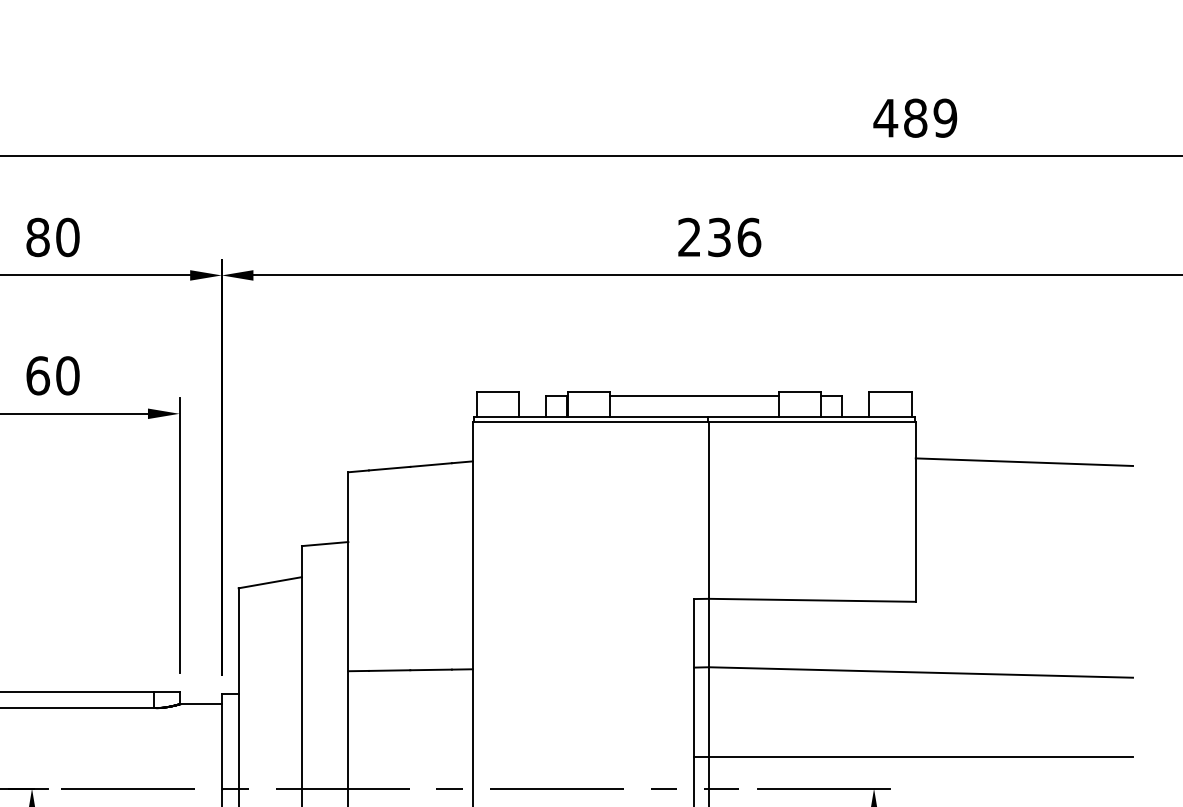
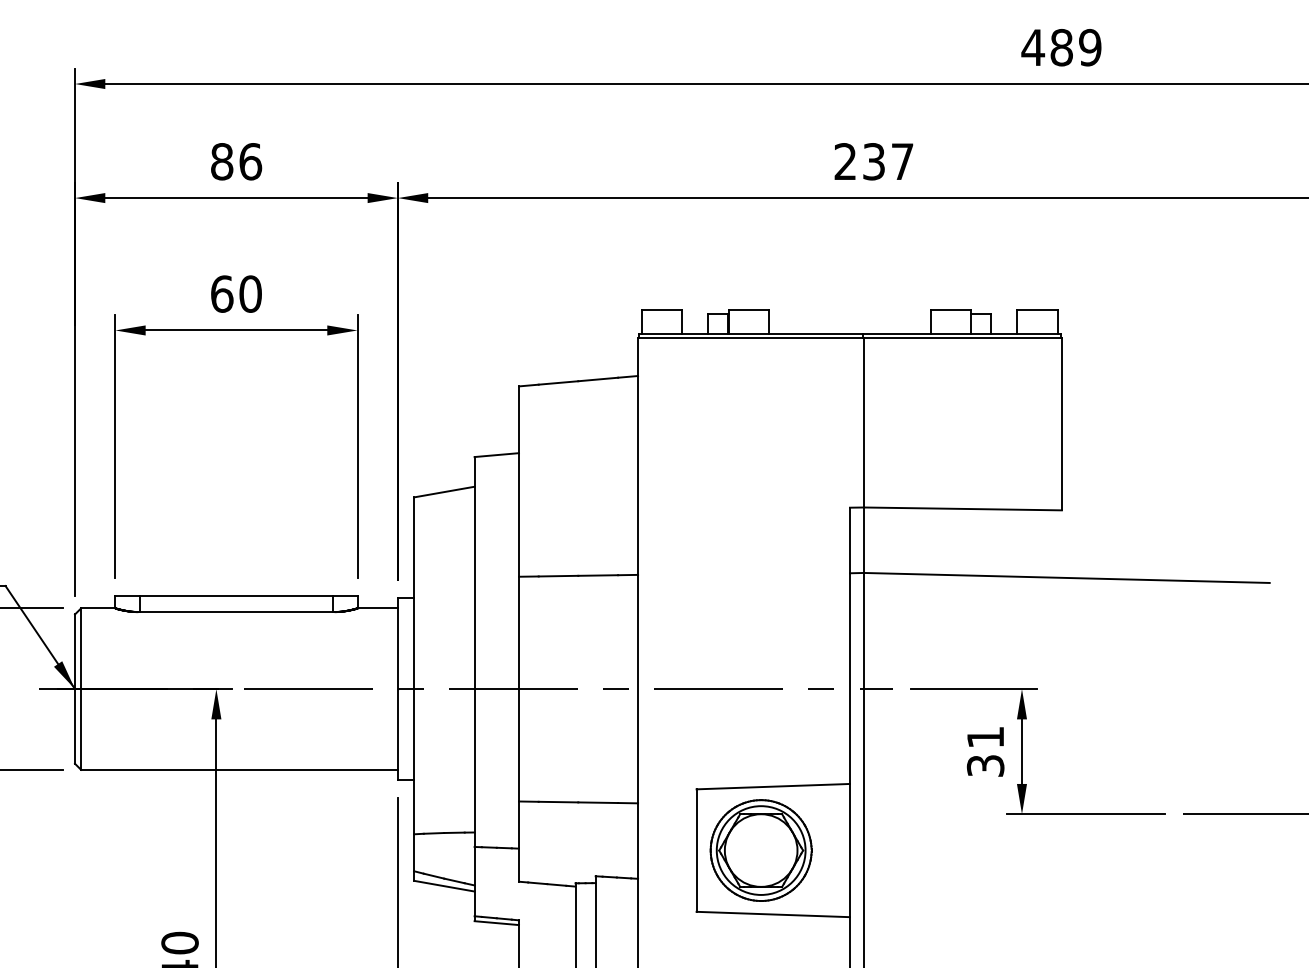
text: (67, 237) -> (250, 161), 80 -> 86
text: (749, 237) -> (902, 161), 236 -> 237
line: (693, 396) -> (849, 313), removed
line: (1024, 461) -> (1165, 376), removed
line: (913, 756) -> (1059, 658), removed

